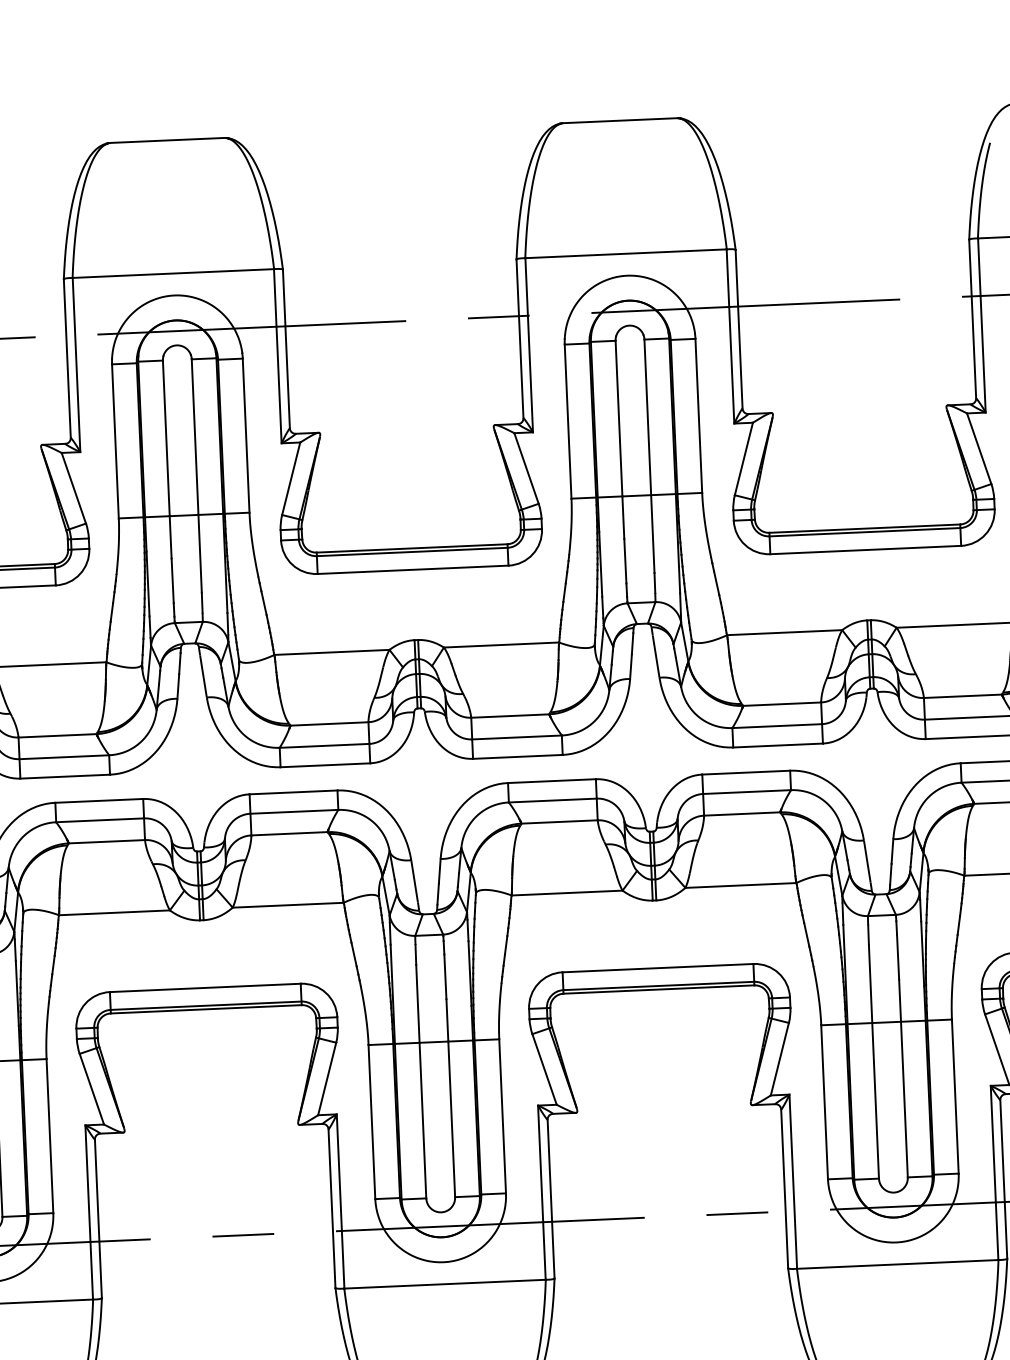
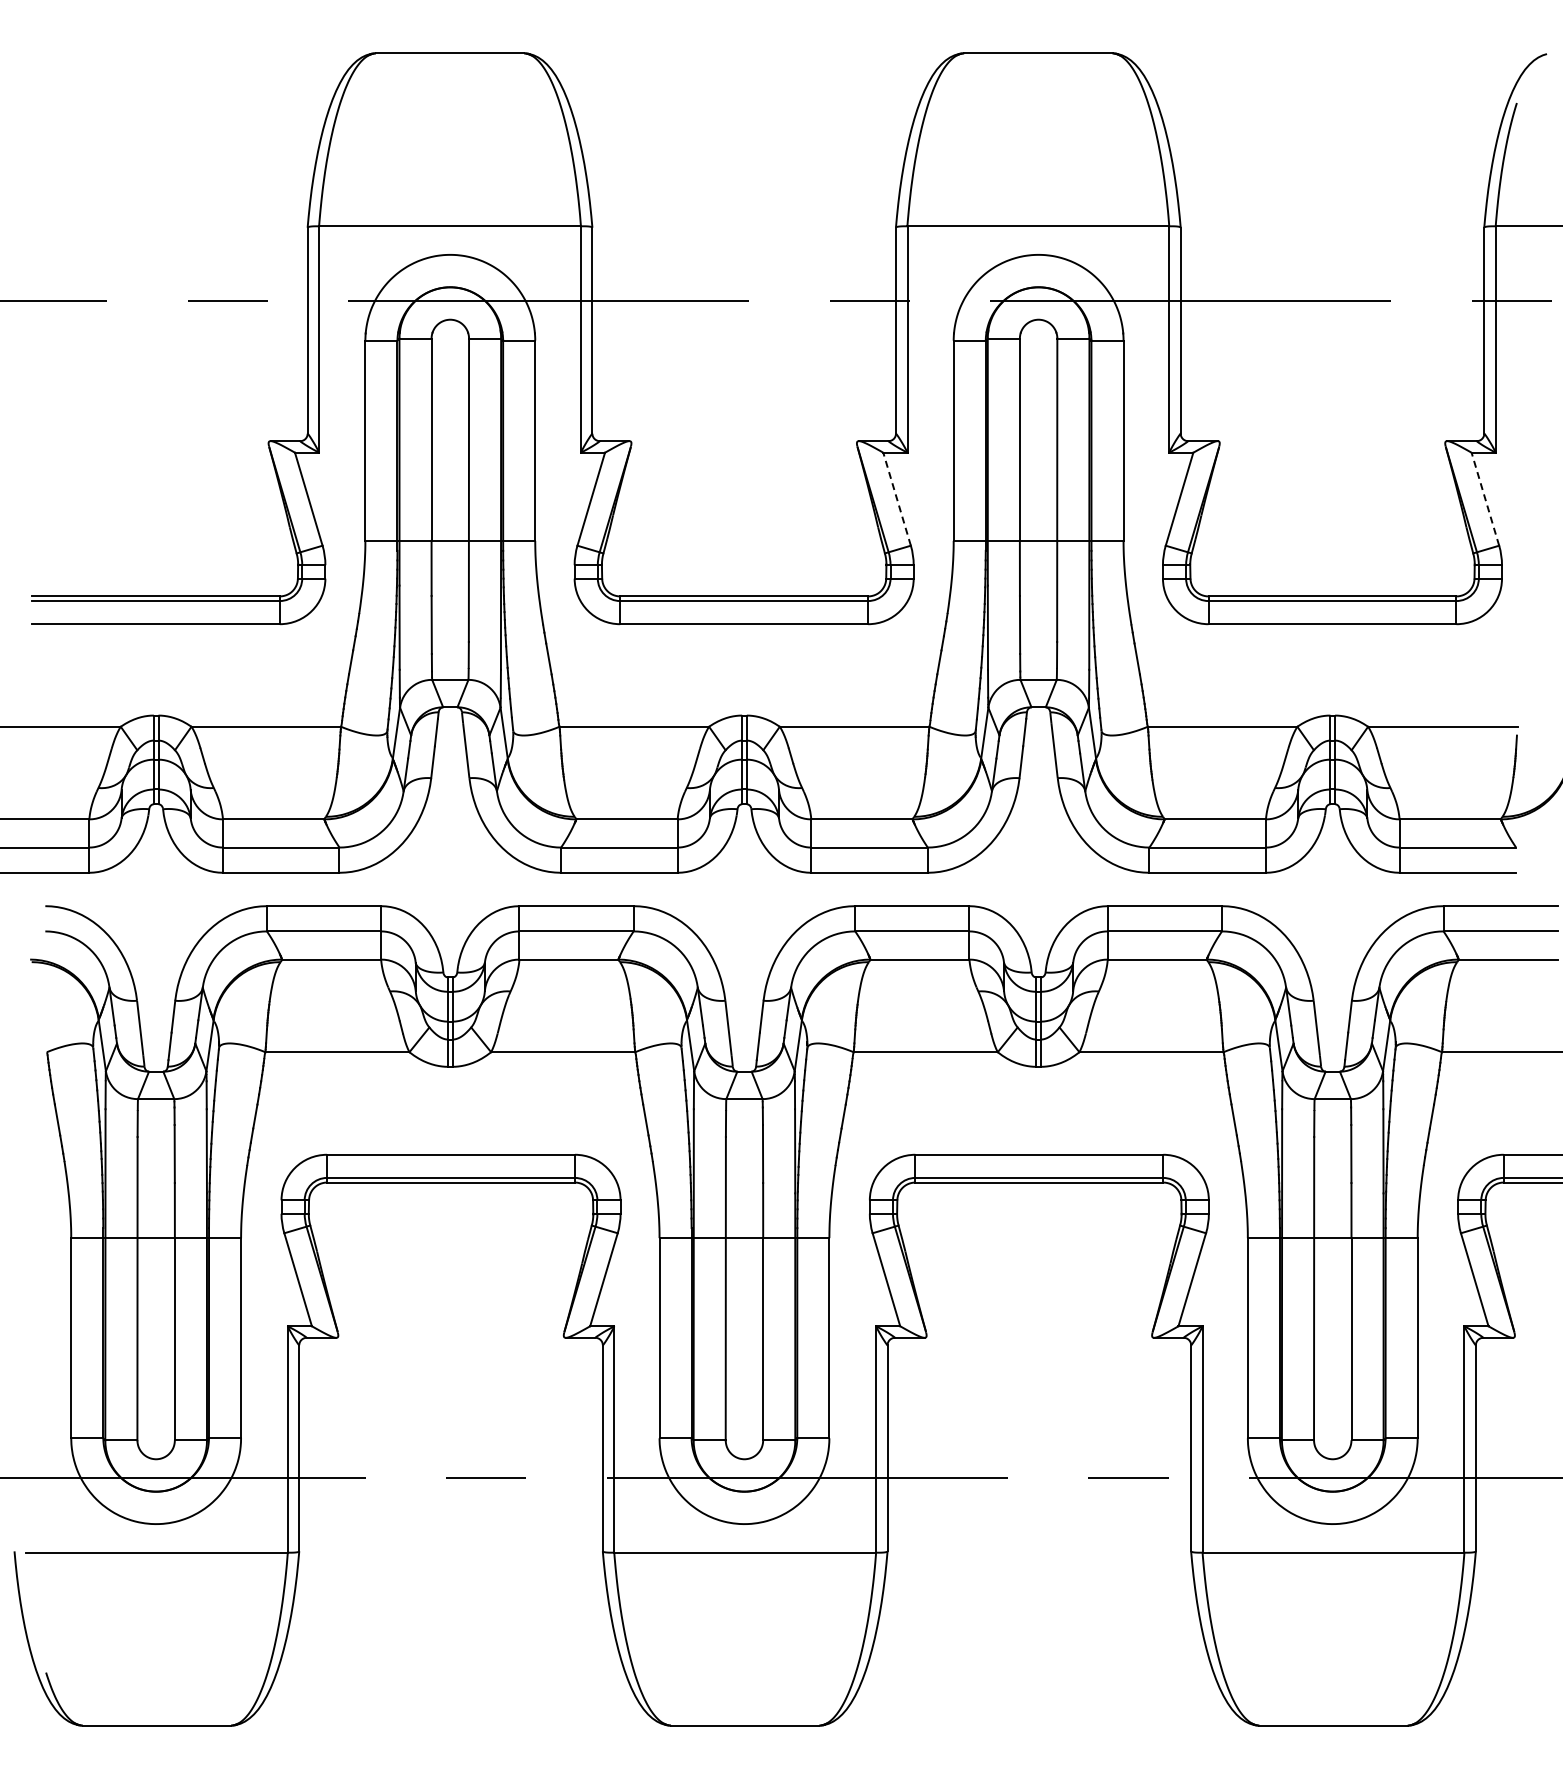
line: (979, 448) -> (1485, 499), solid -> dashed
line: (526, 468) -> (897, 499), solid -> dashed

